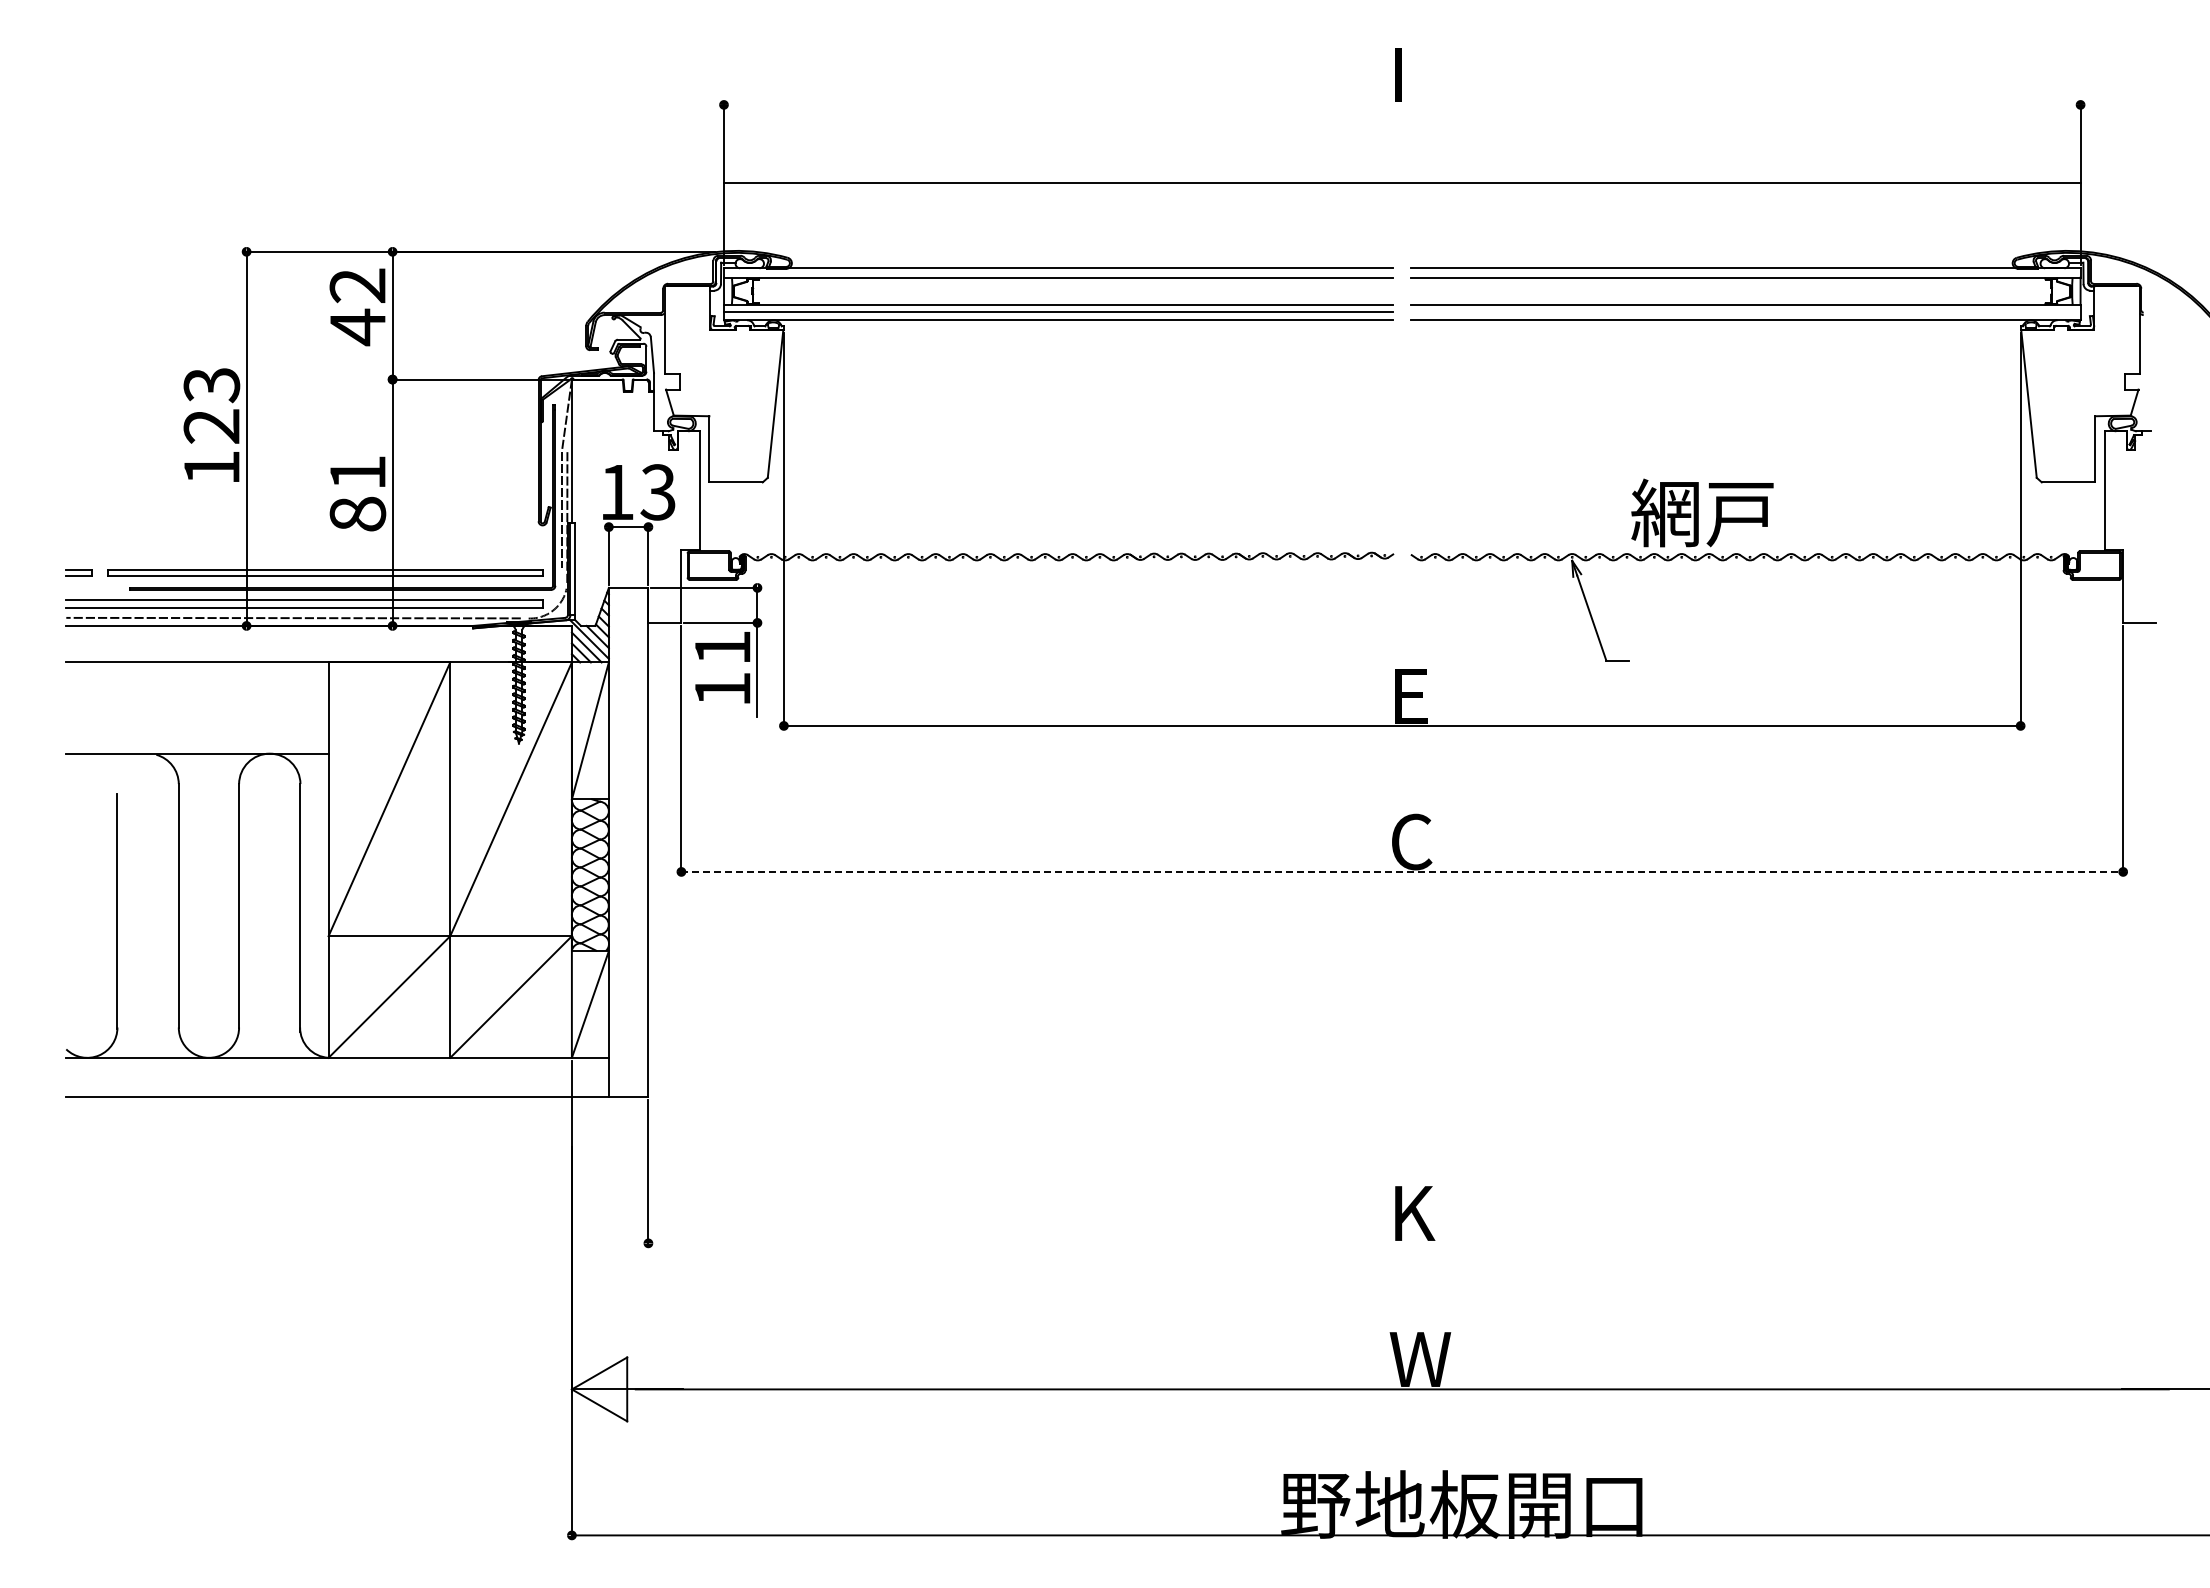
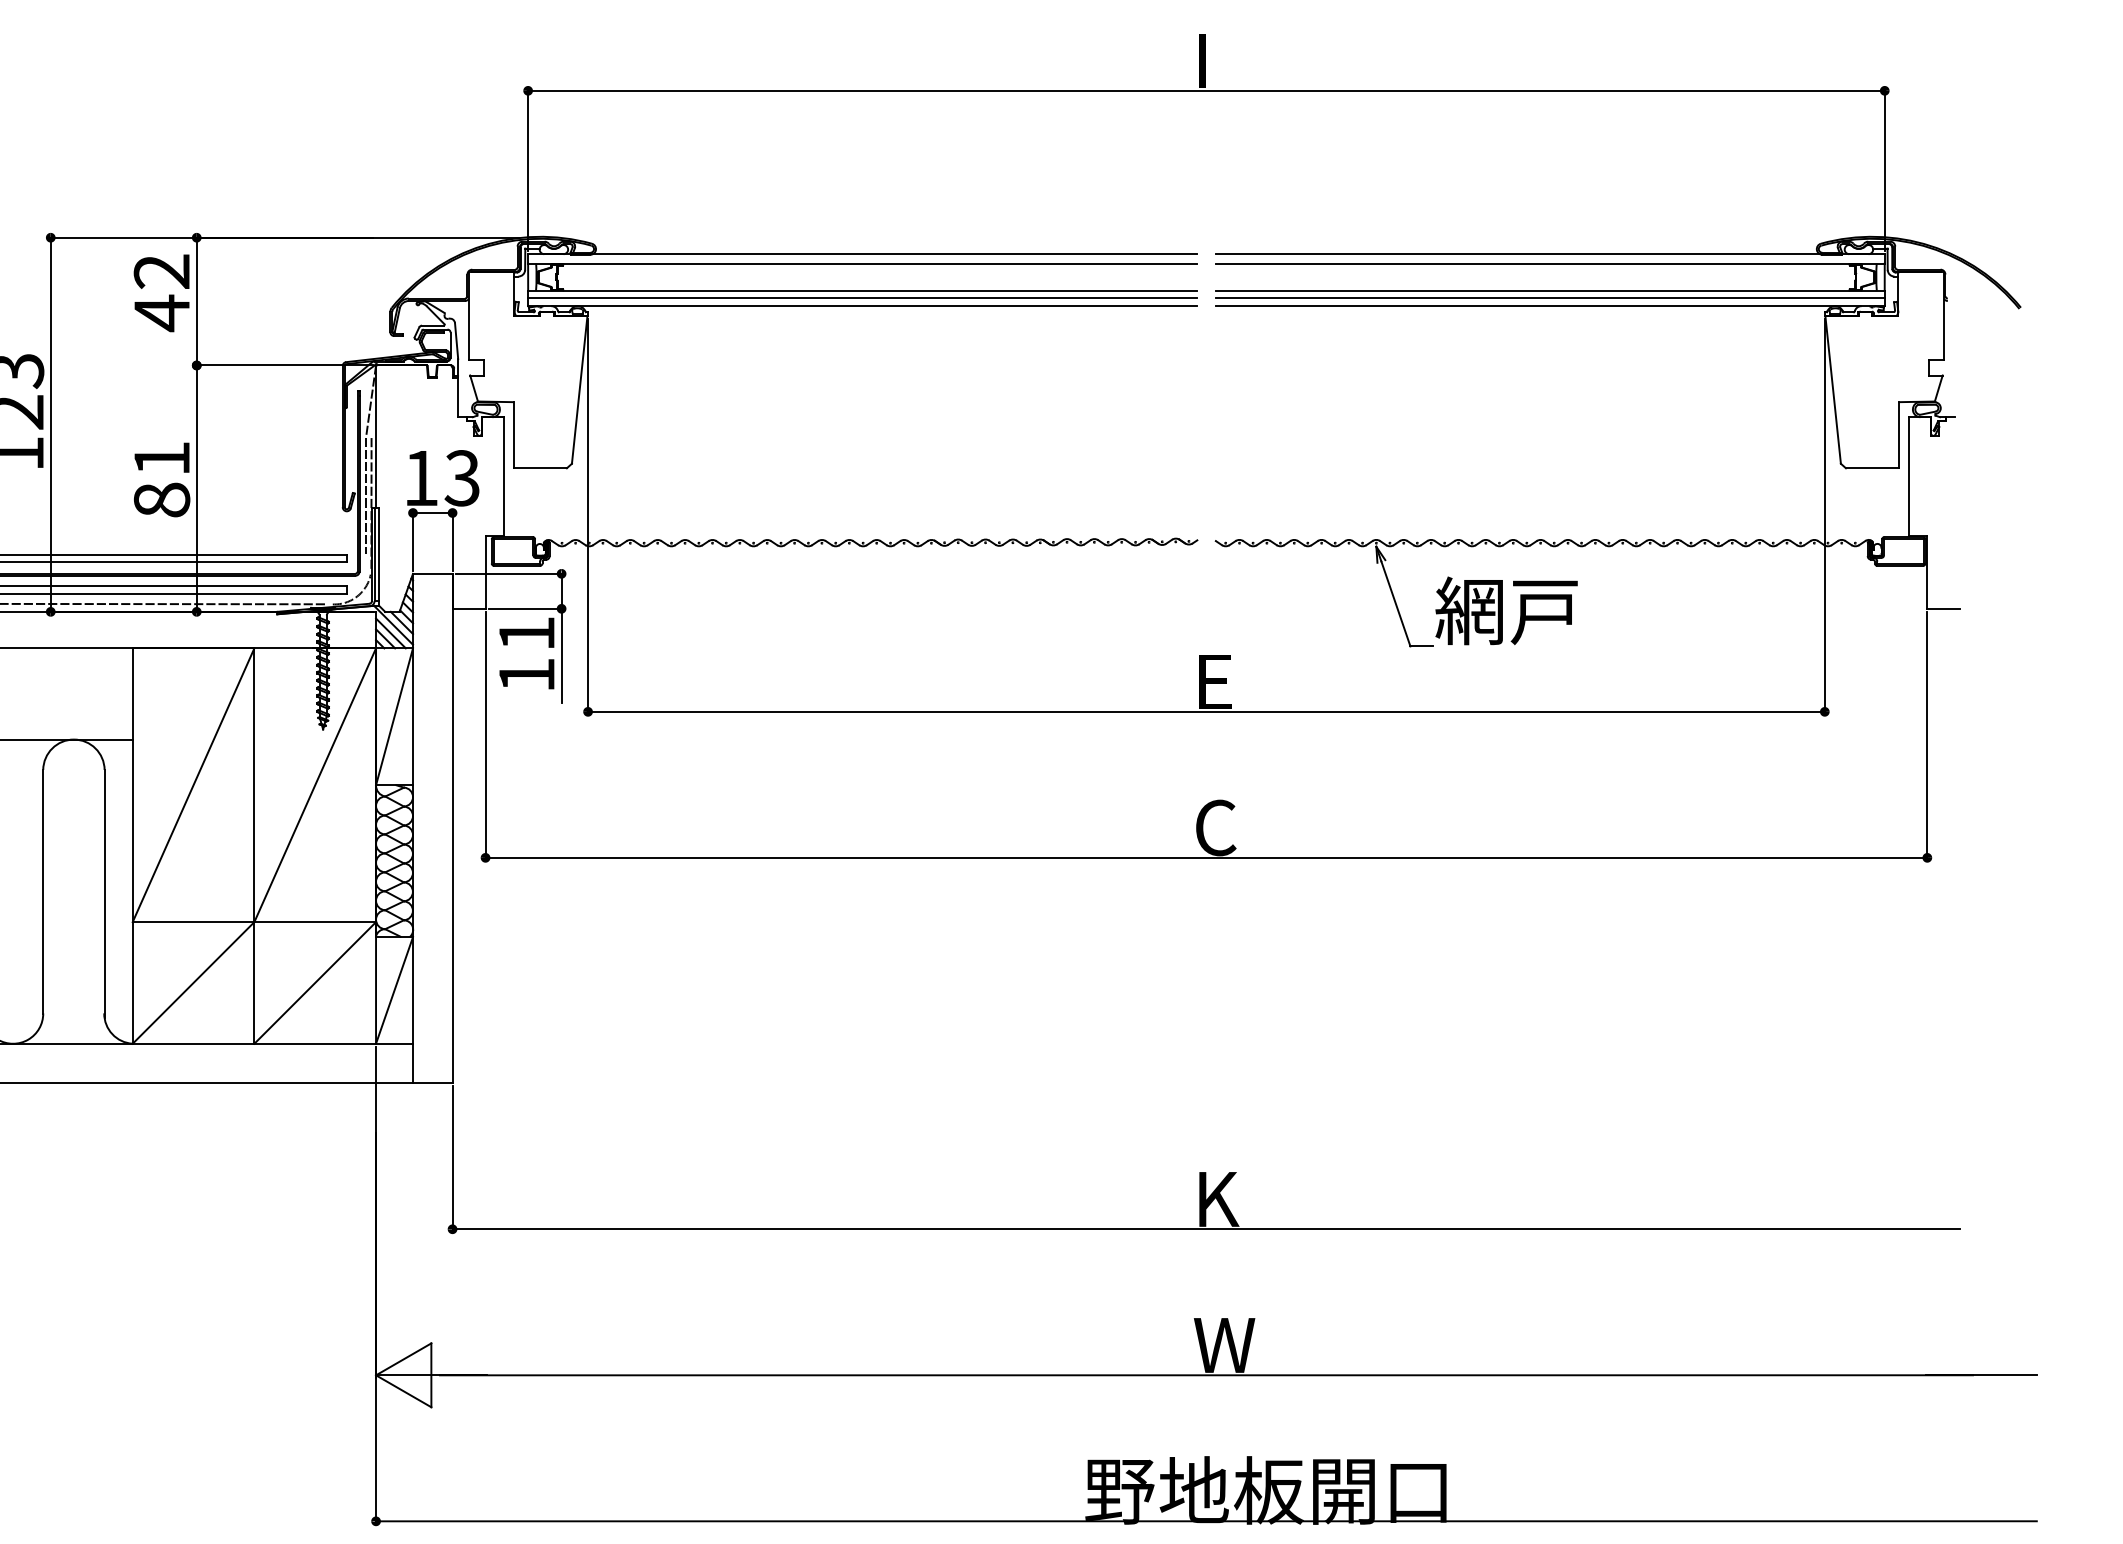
line: (1401, 182) -> (1205, 90), moved
line: (1745, 311) -> (1549, 297), added
text: (1702, 512) -> (1506, 610), moved
line: (1402, 871) -> (1206, 857), dashed -> solid
line: (1402, 1243) -> (1206, 1229), added

